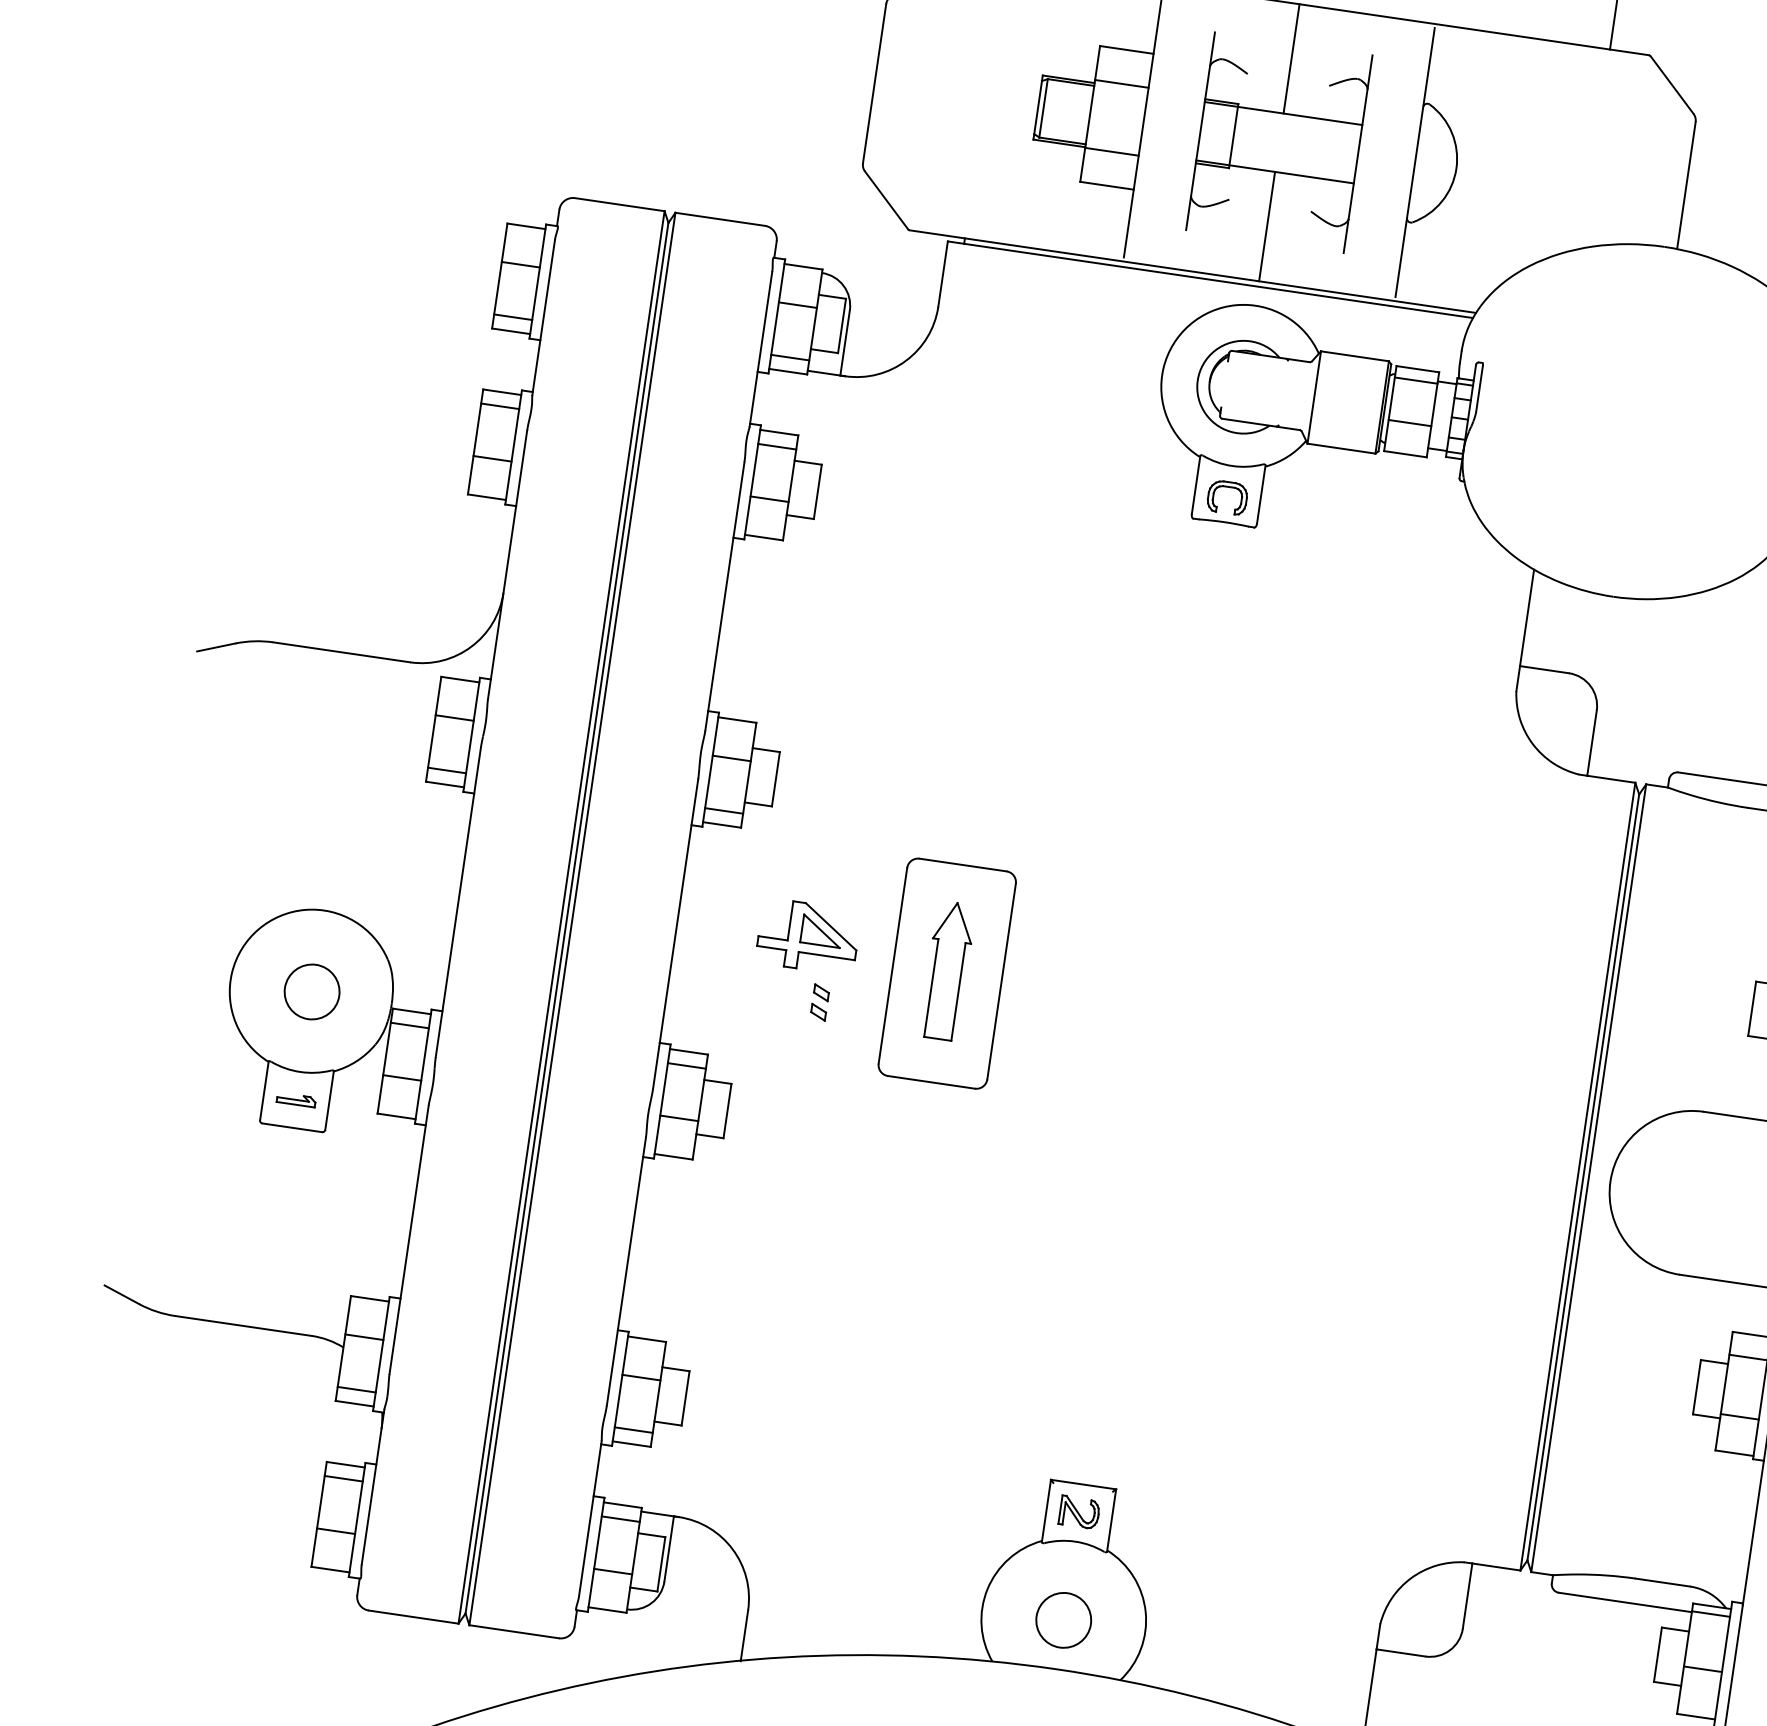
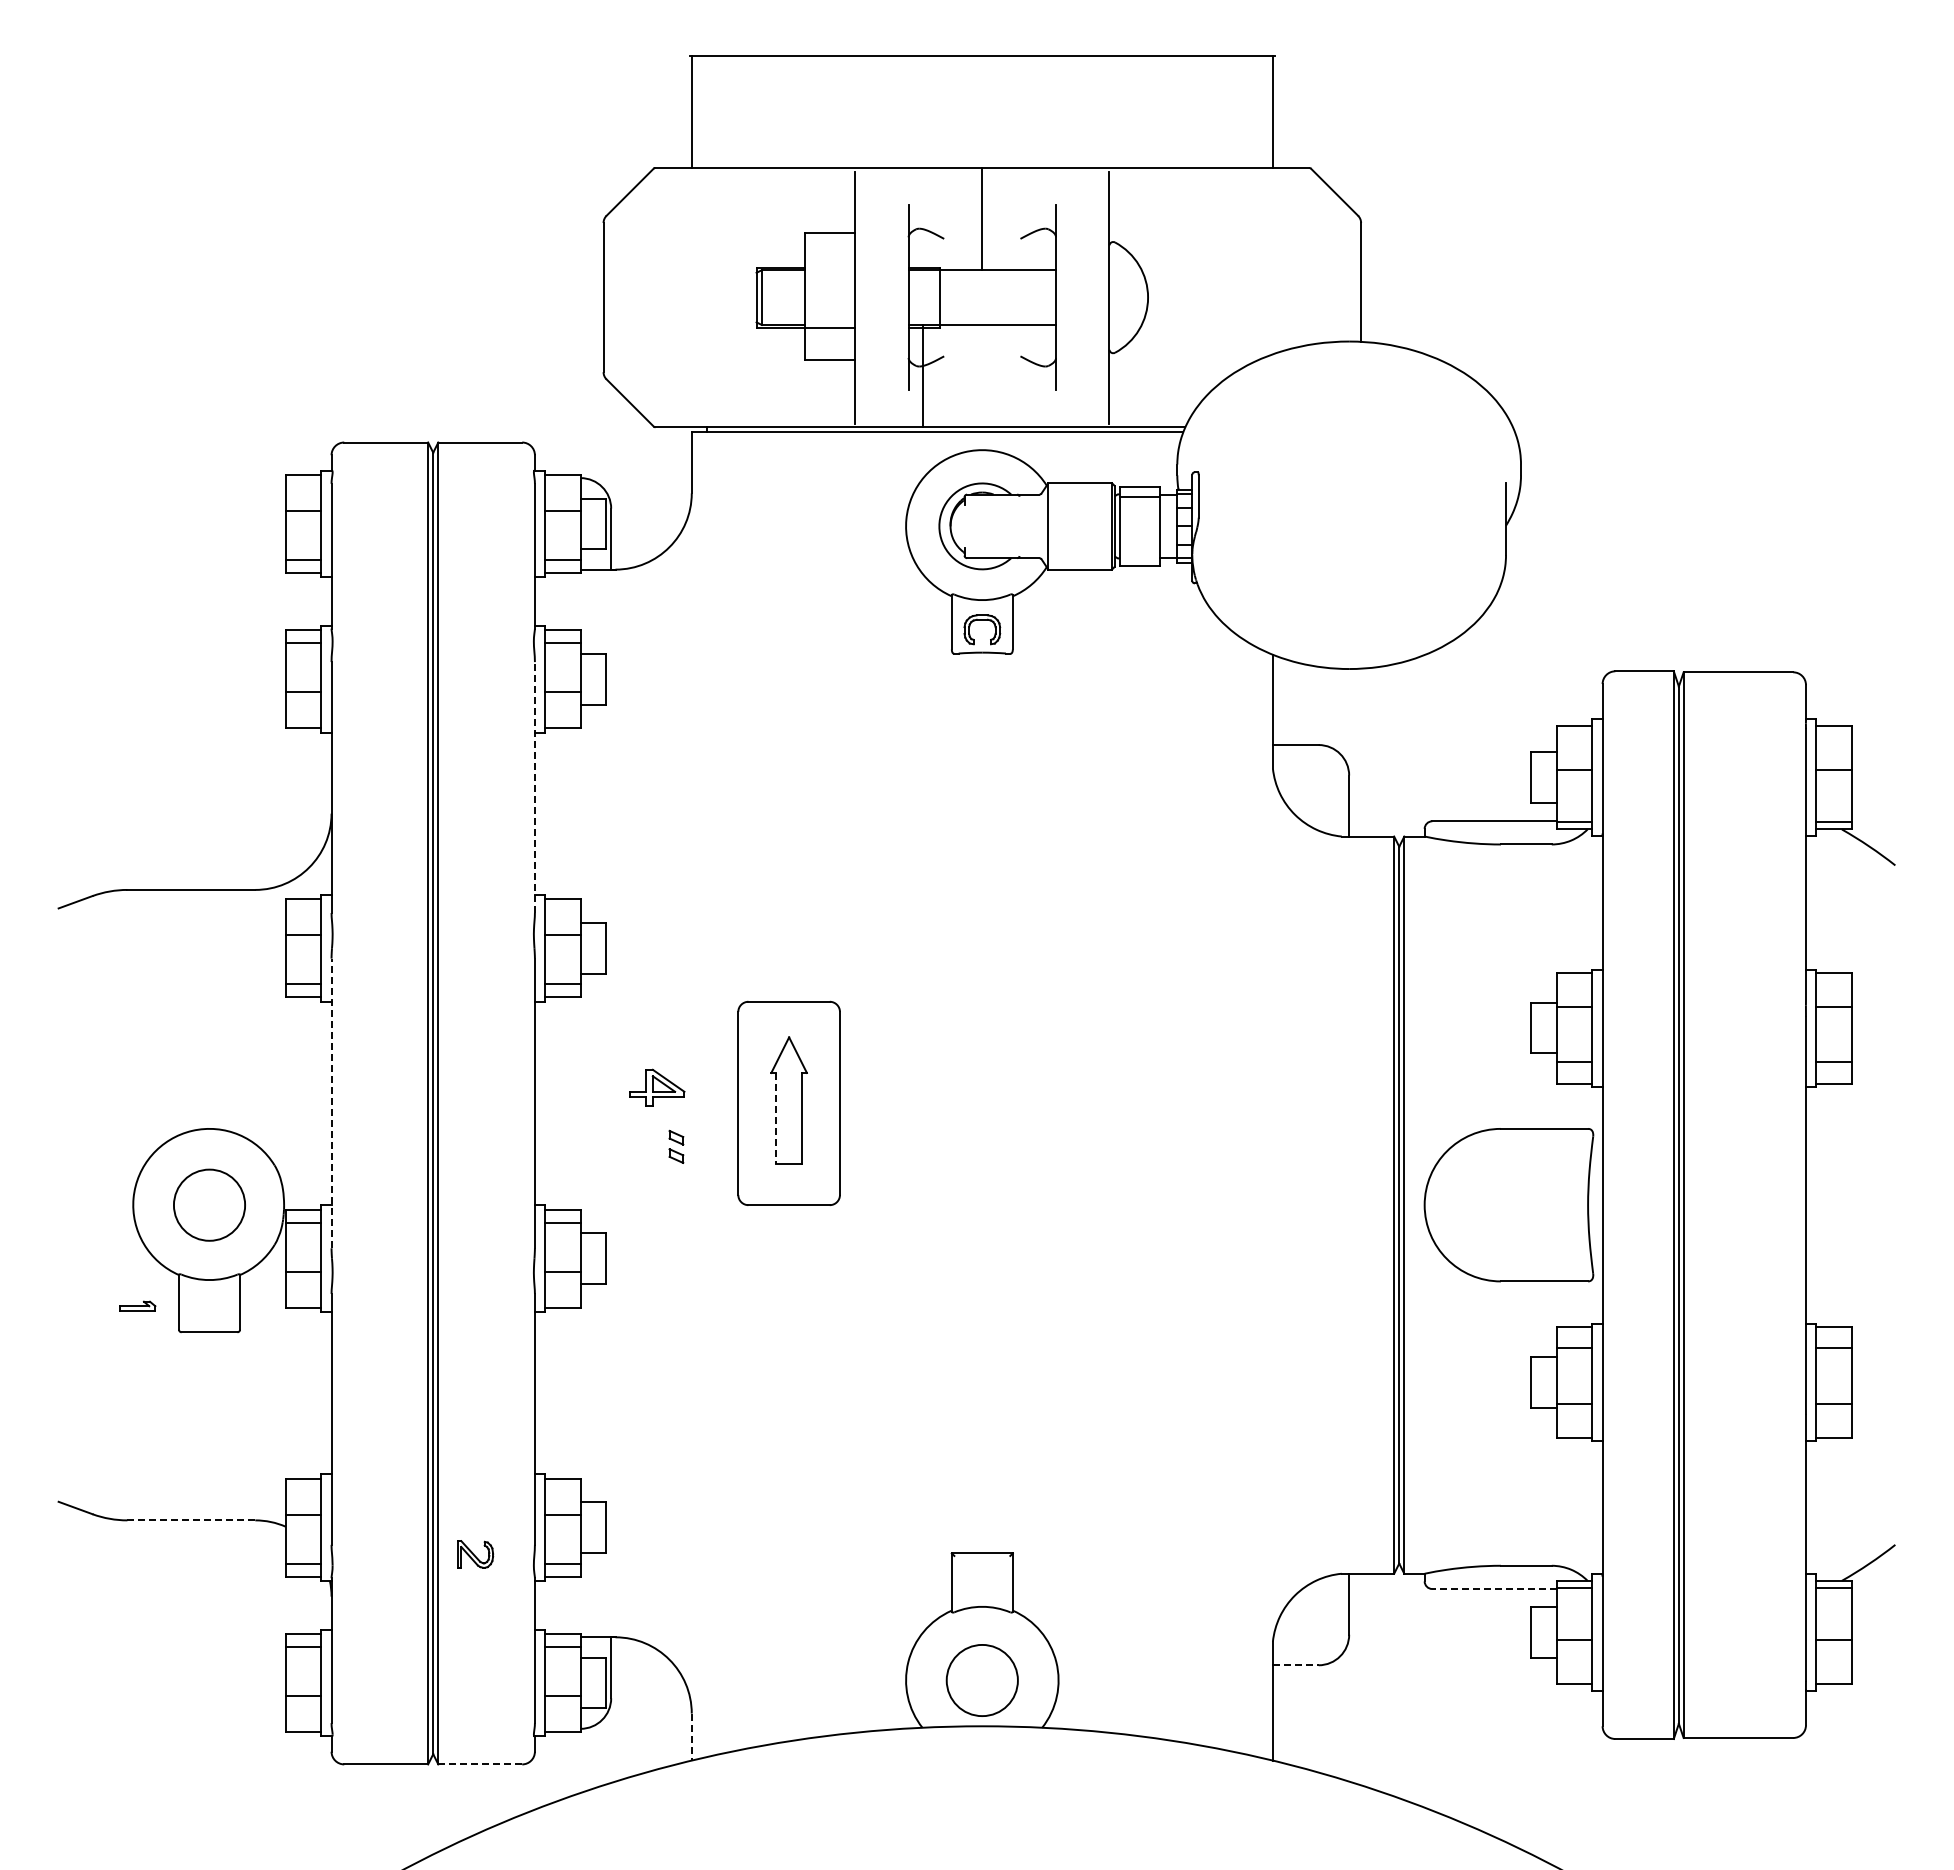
line: (1122, 83) -> (830, 264), removed
line: (1267, 226) -> (923, 375), moved
line: (1409, 423) -> (1139, 537), removed
line: (724, 596) -> (534, 787), solid -> dashed
line: (458, 902) -> (331, 1103), solid -> dashed
part: (808, 935) -> (656, 1087), size x0.6
line: (931, 987) -> (776, 1118), solid -> dashed
circle: (312, 991) -> (209, 1204), size x1.4
part: (296, 1099) -> (137, 1305), moved
line: (243, 1326) -> (191, 1520), solid -> dashed
part: (1079, 1512) -> (475, 1554), moved
line: (1625, 1602) -> (1494, 1589), solid -> dashed
circle: (1062, 1620) -> (981, 1680), size x1.4
line: (514, 1631) -> (480, 1764), solid -> dashed
line: (744, 1635) -> (691, 1737), solid -> dashed
line: (1400, 1653) -> (1295, 1665), solid -> dashed

